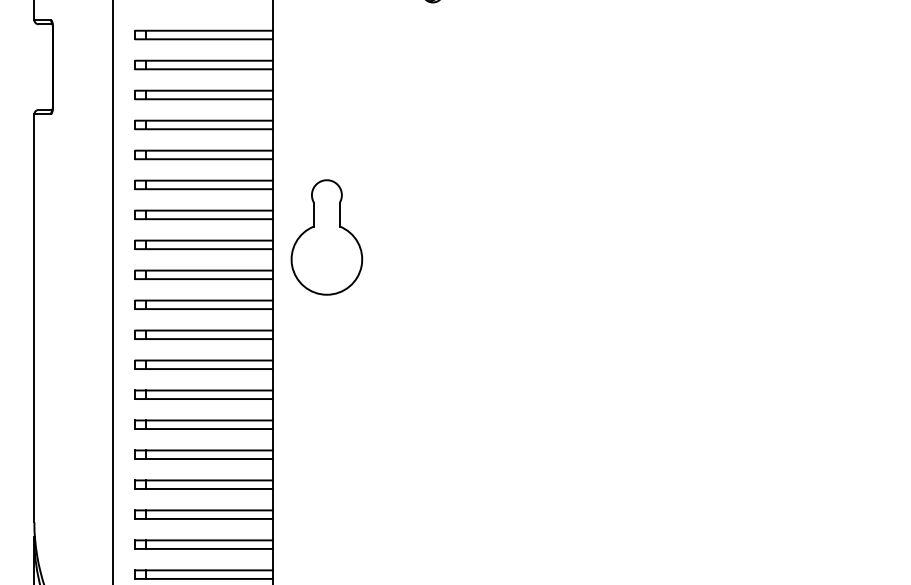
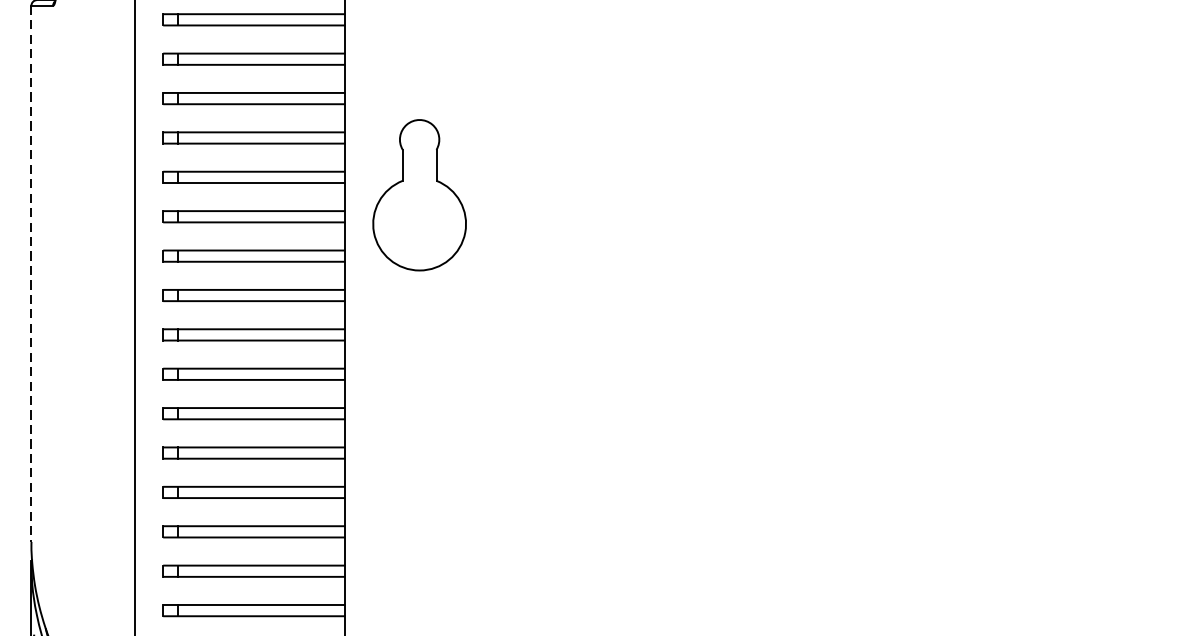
part: (326, 237) -> (419, 195), moved
line: (34, 318) -> (31, 274), solid -> dashed

